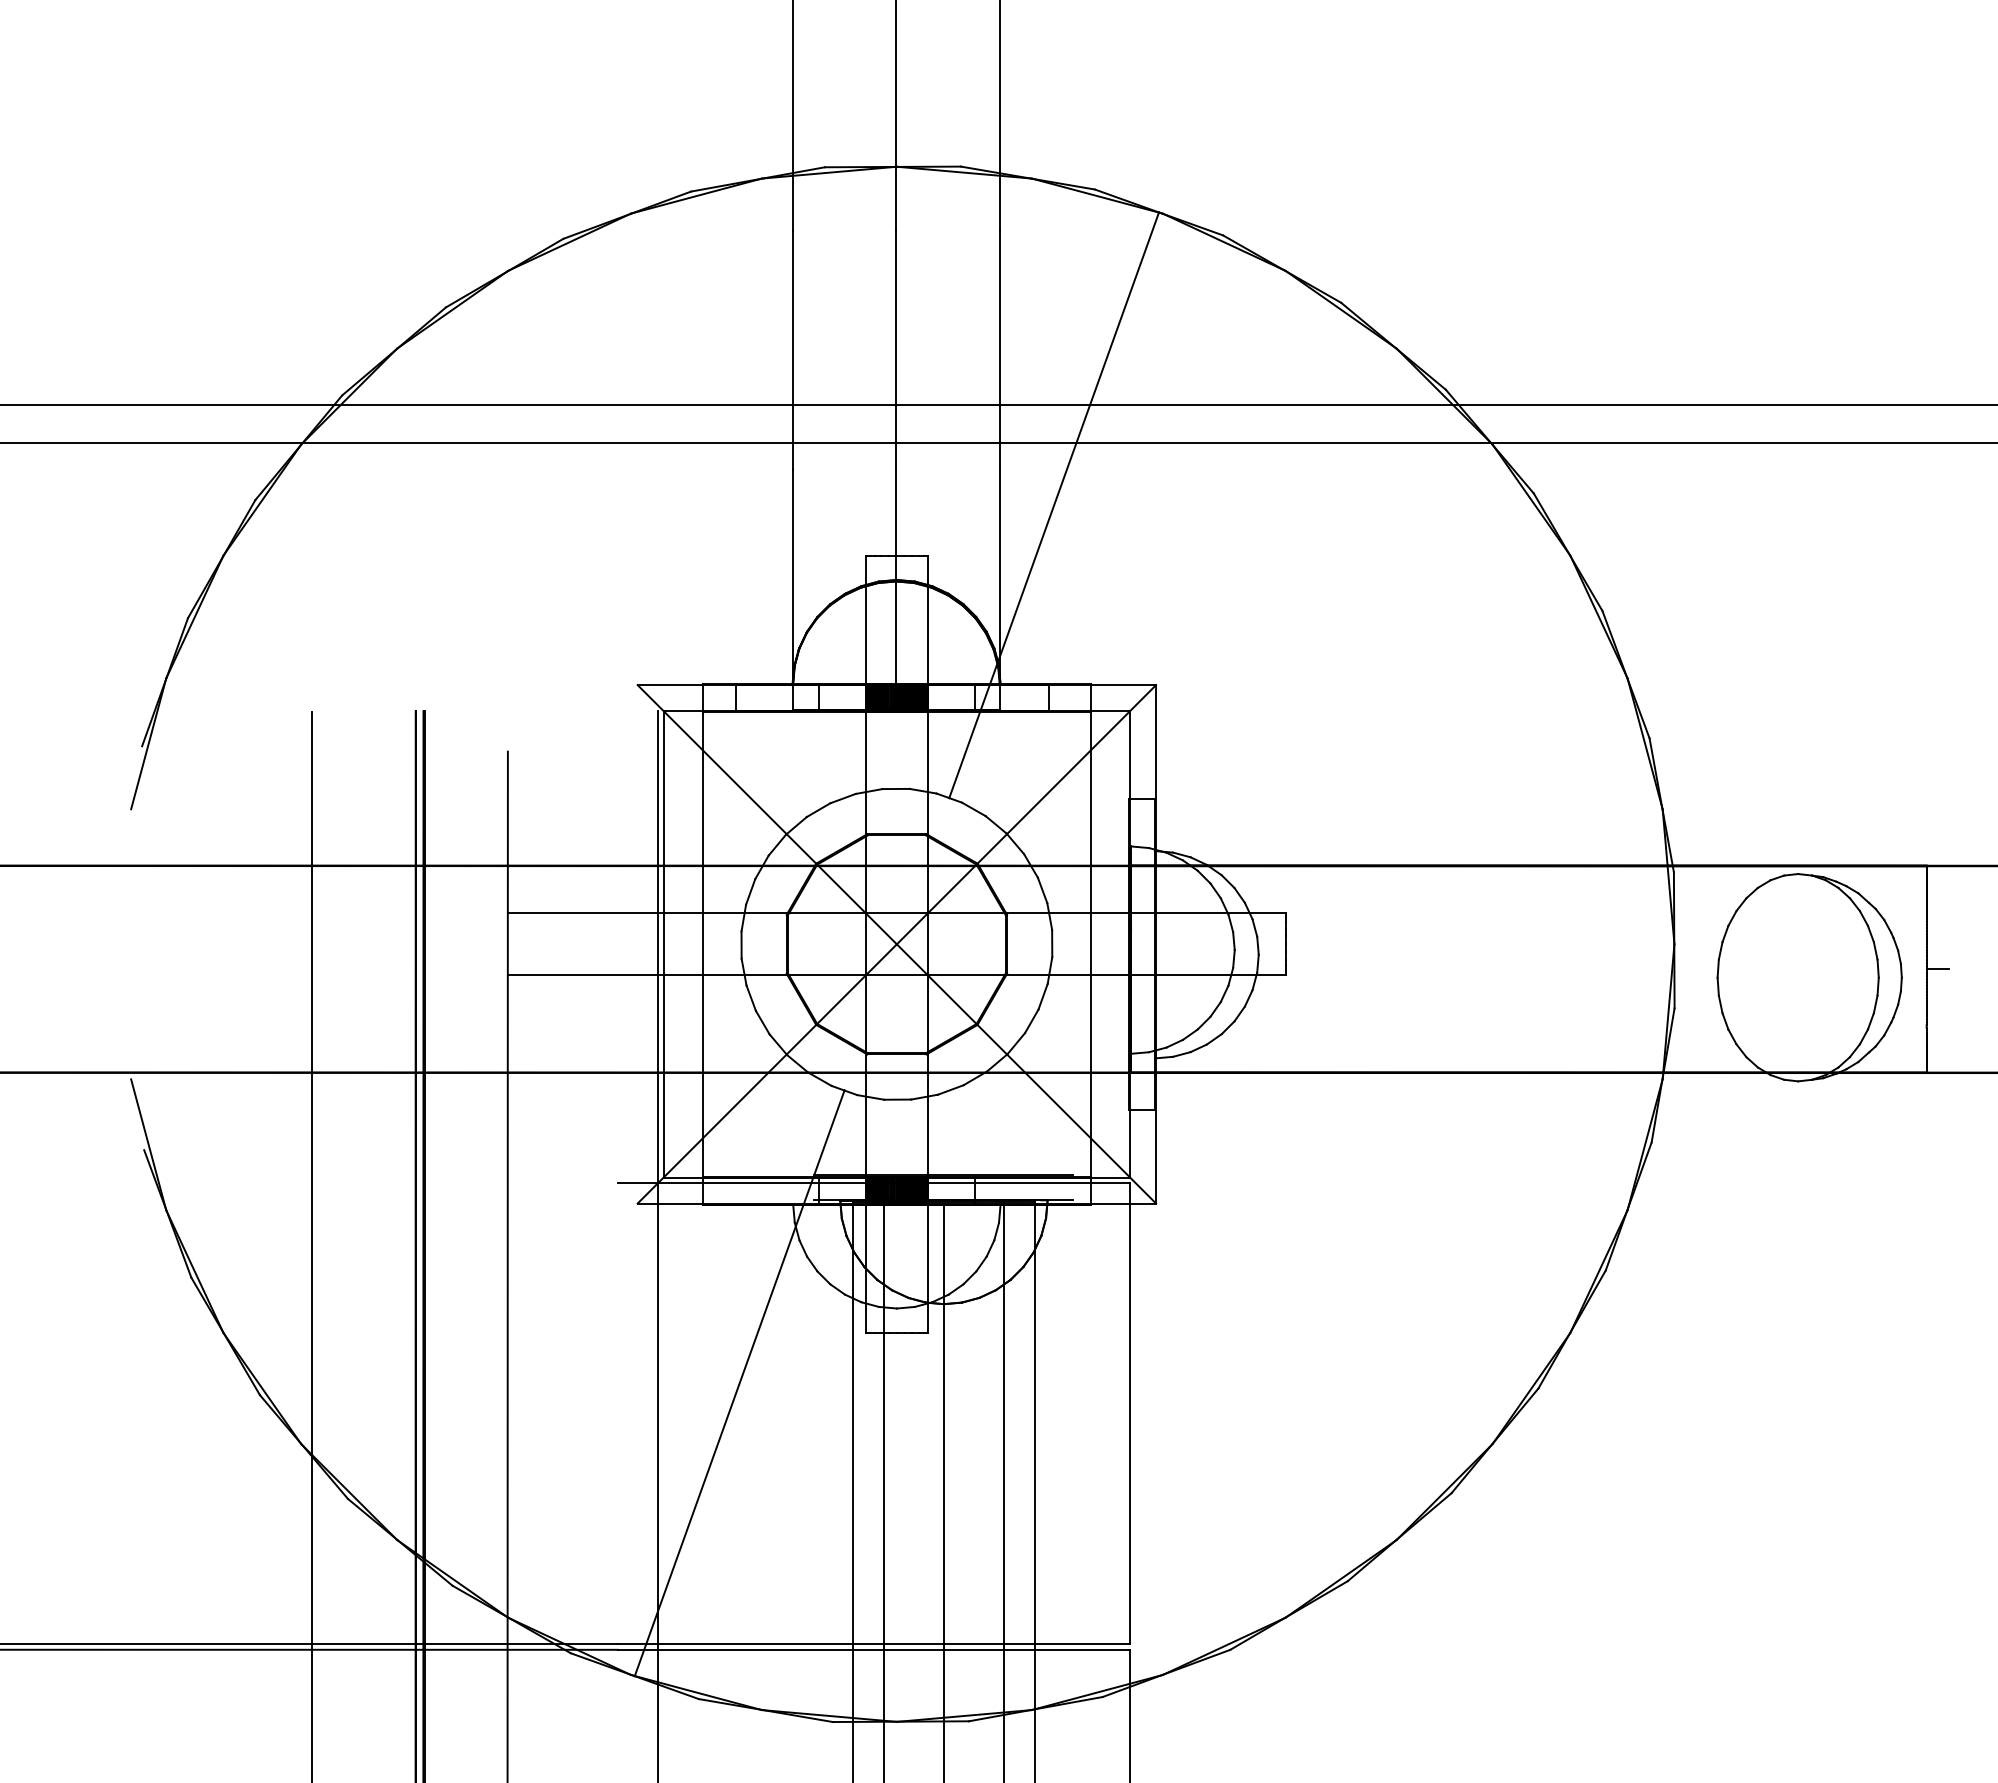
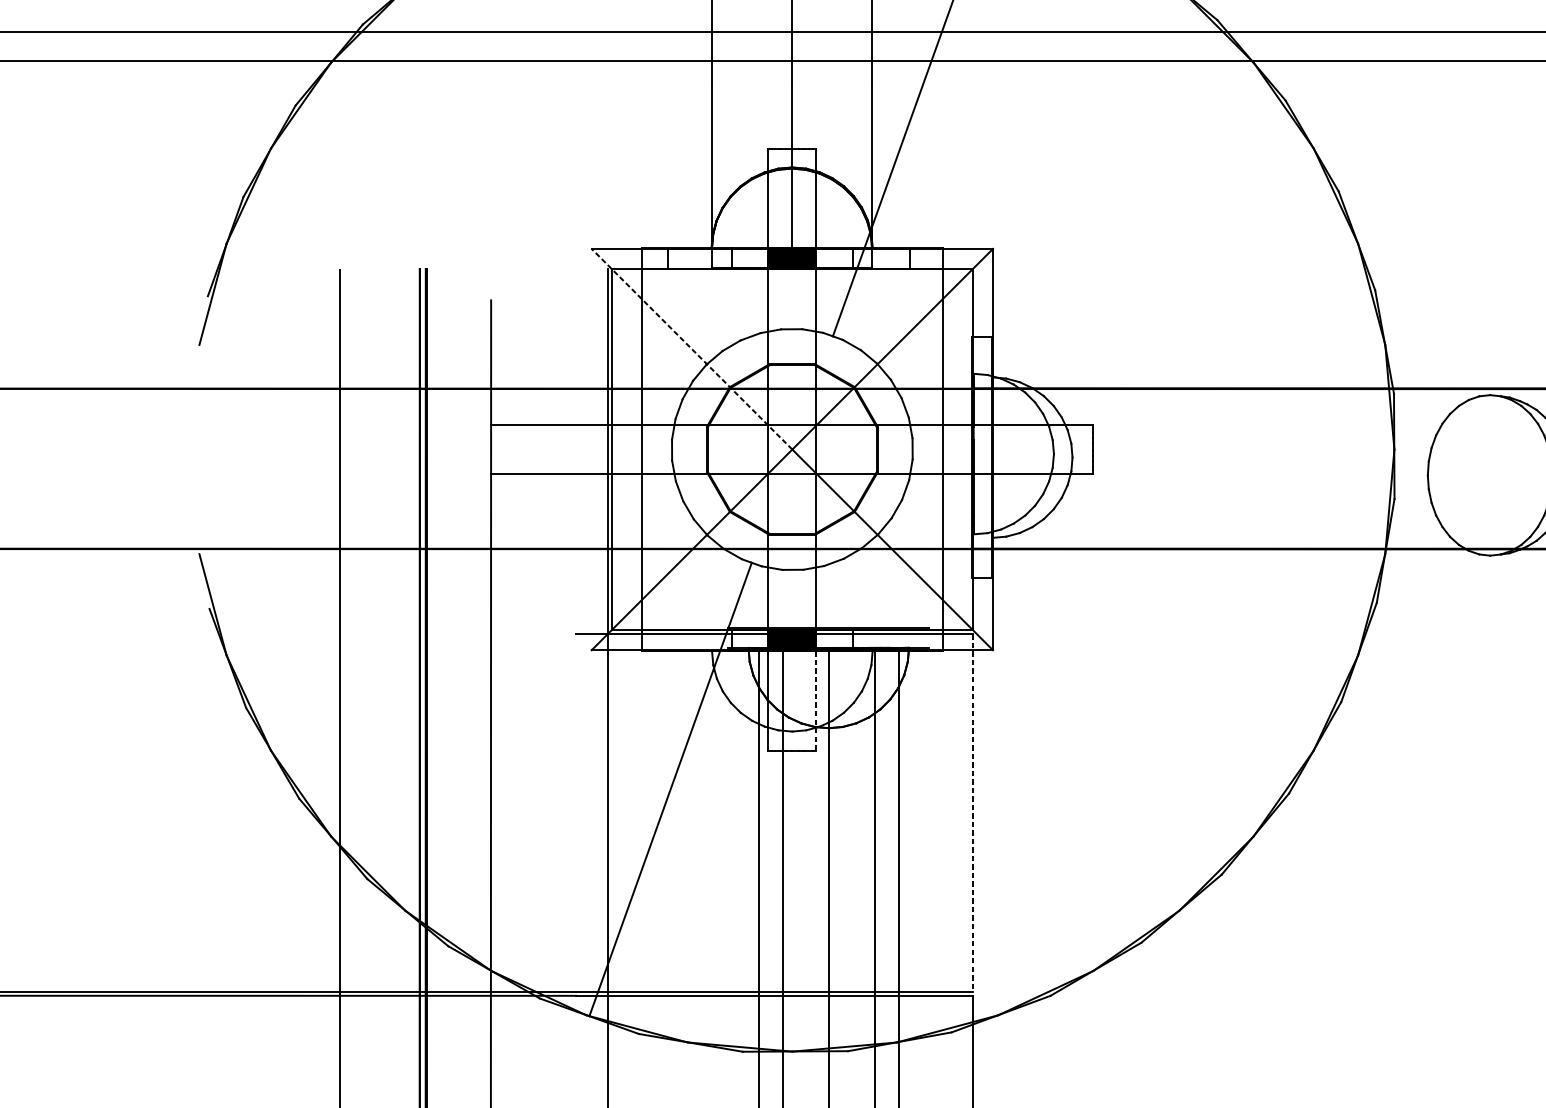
line: (766, 814) -> (691, 349), solid -> dashed
line: (927, 1269) -> (816, 701), solid -> dashed
line: (1130, 1413) -> (973, 812), solid -> dashed

